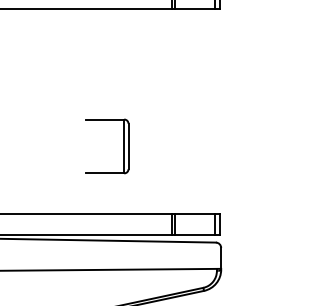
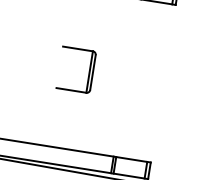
part: (123, 146) -> (89, 71), moved

